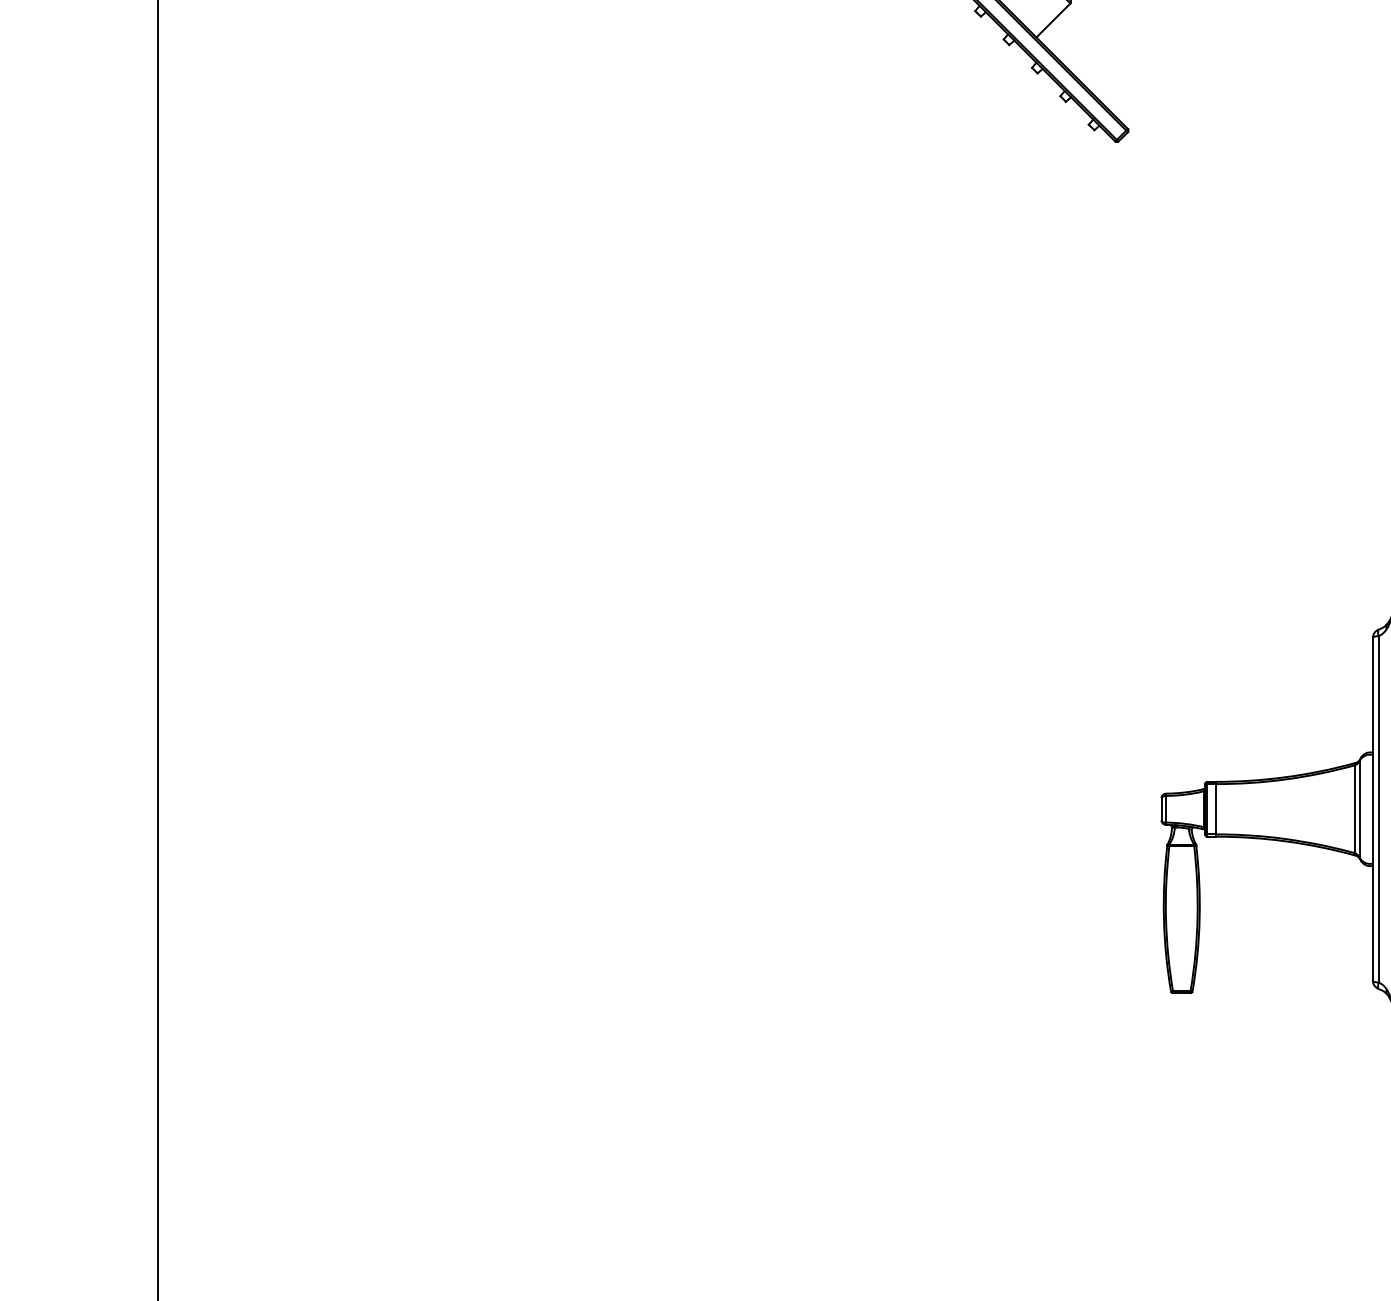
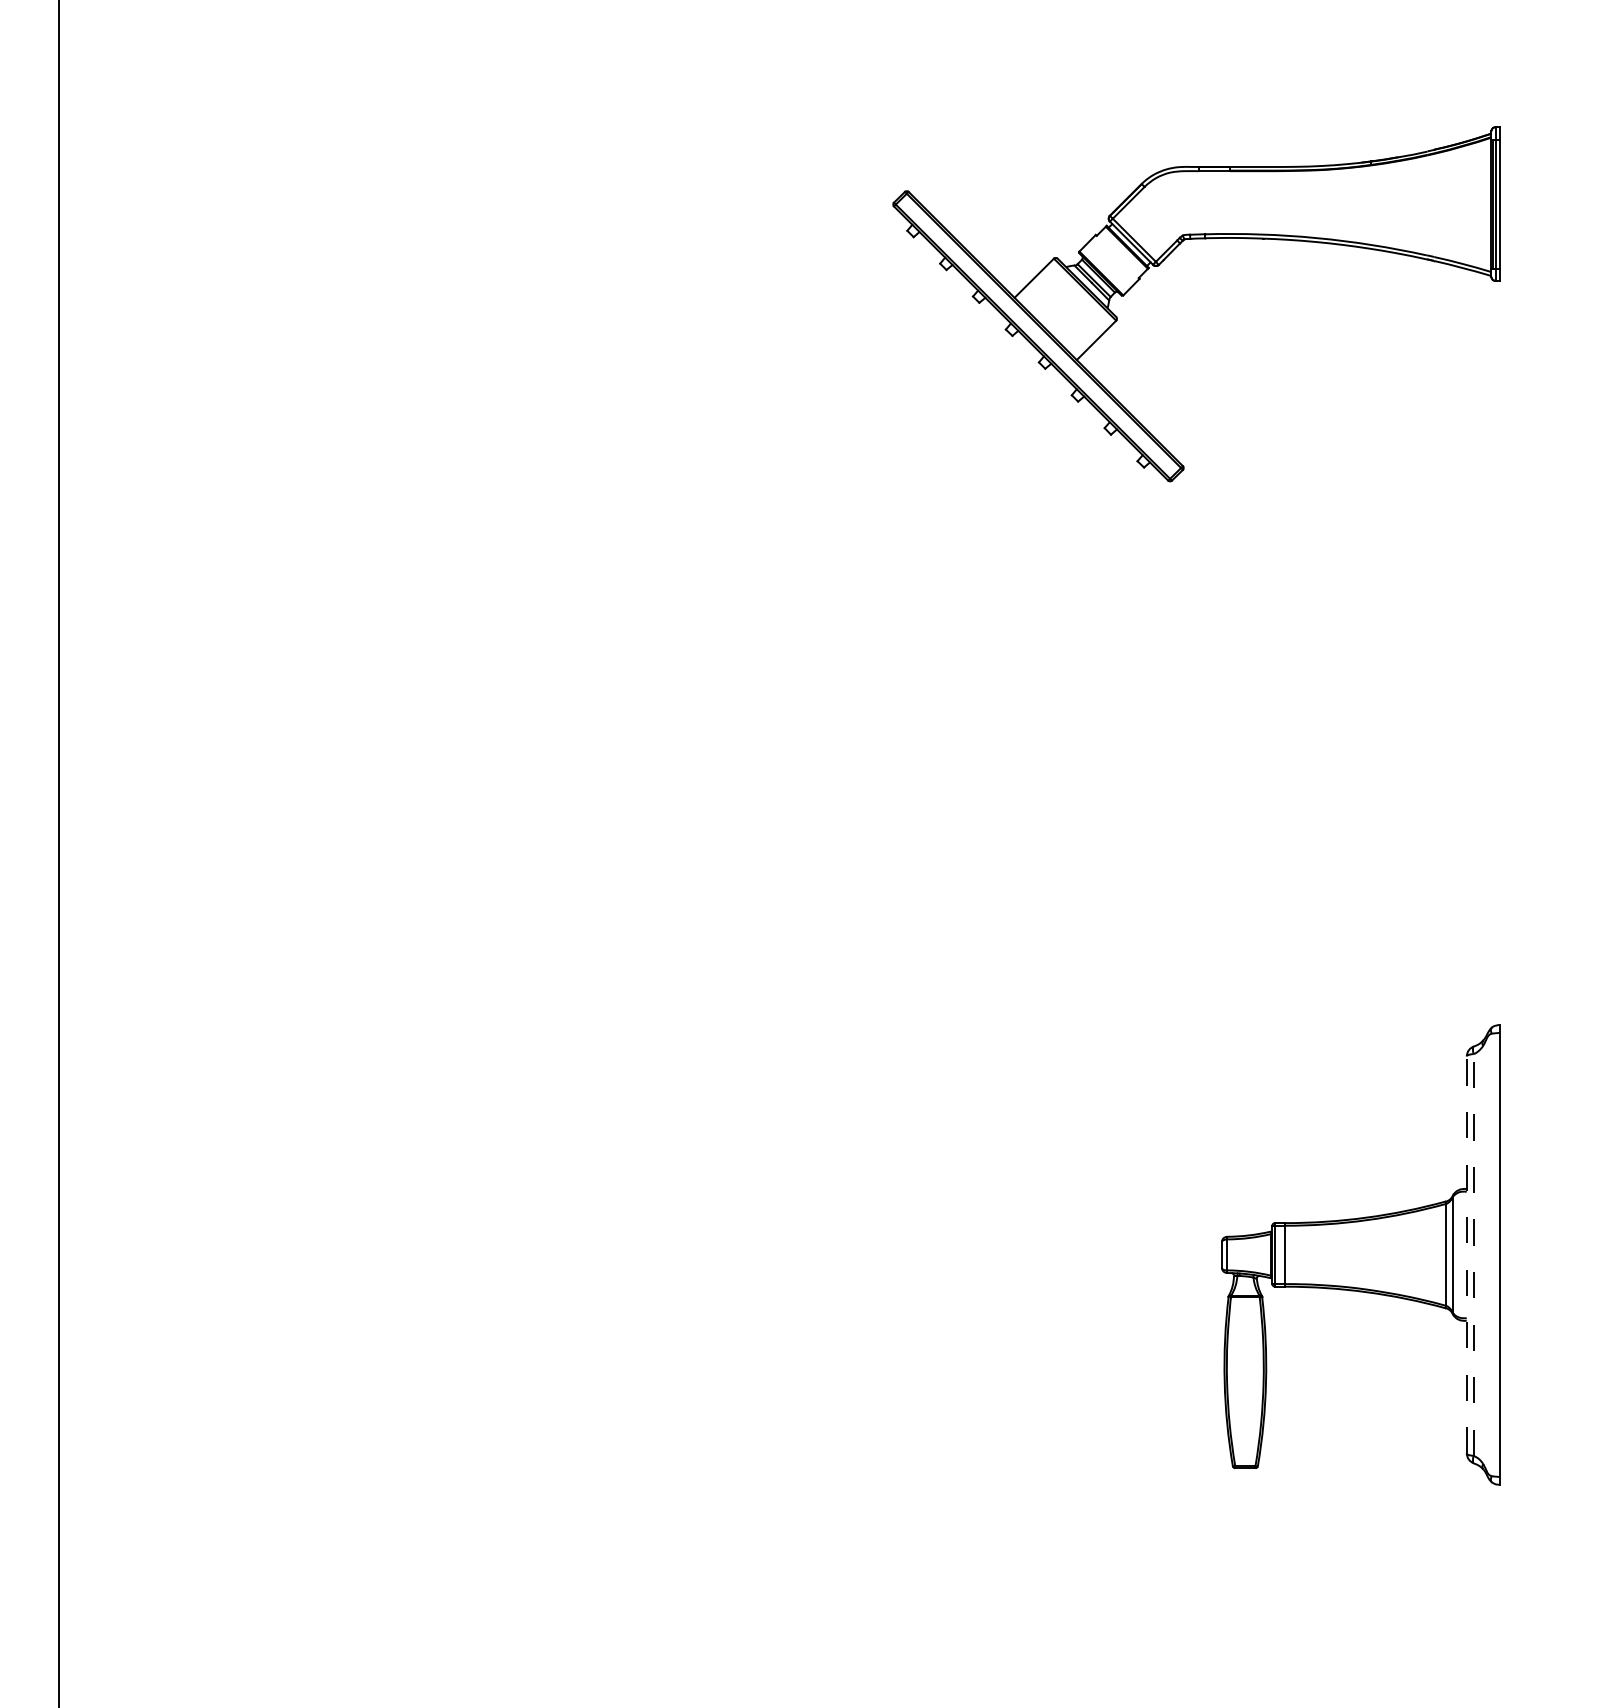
line: (1372, 808) -> (1466, 1254), solid -> dashed
line: (1378, 808) -> (1473, 1254), solid -> dashed

